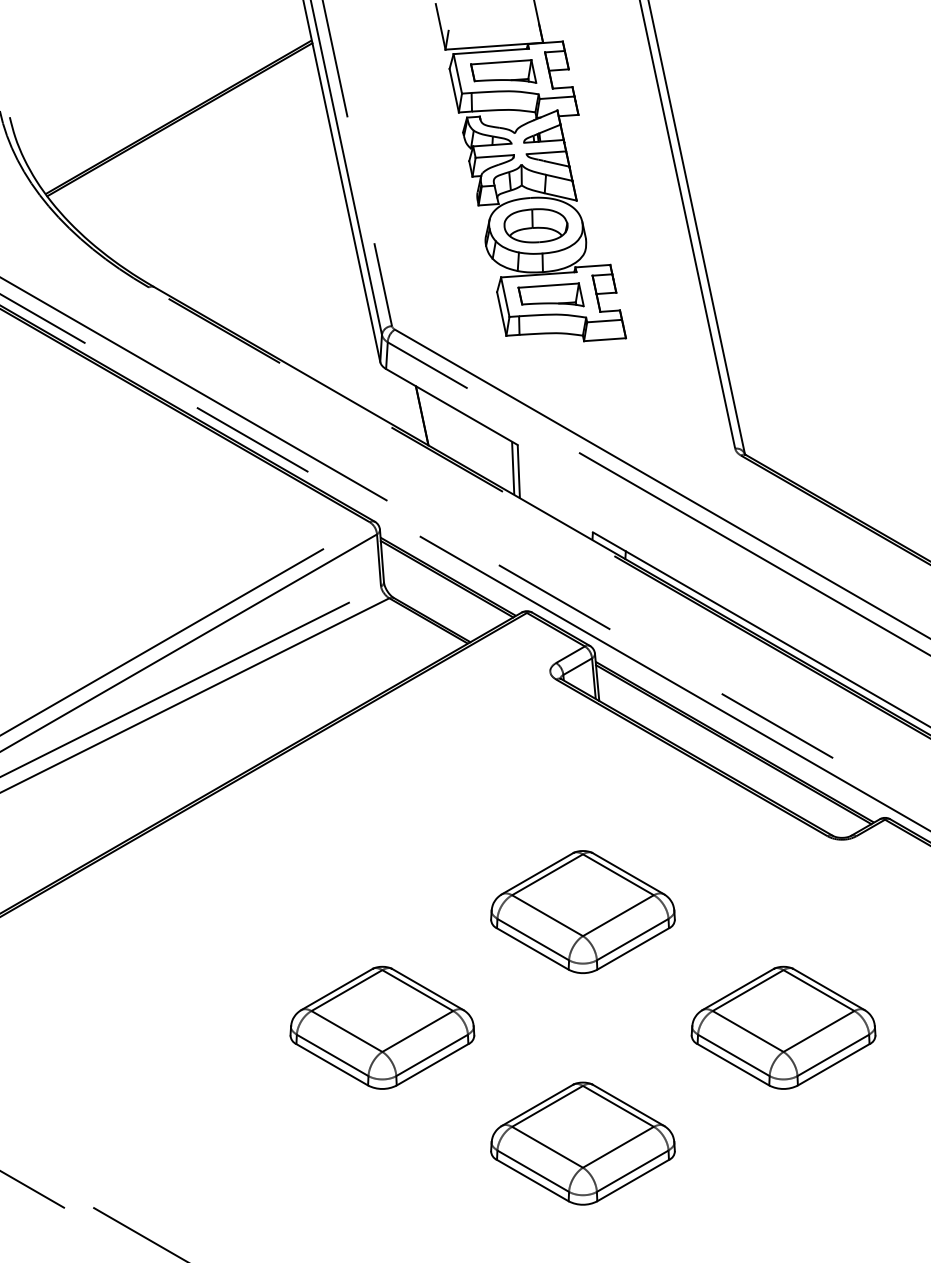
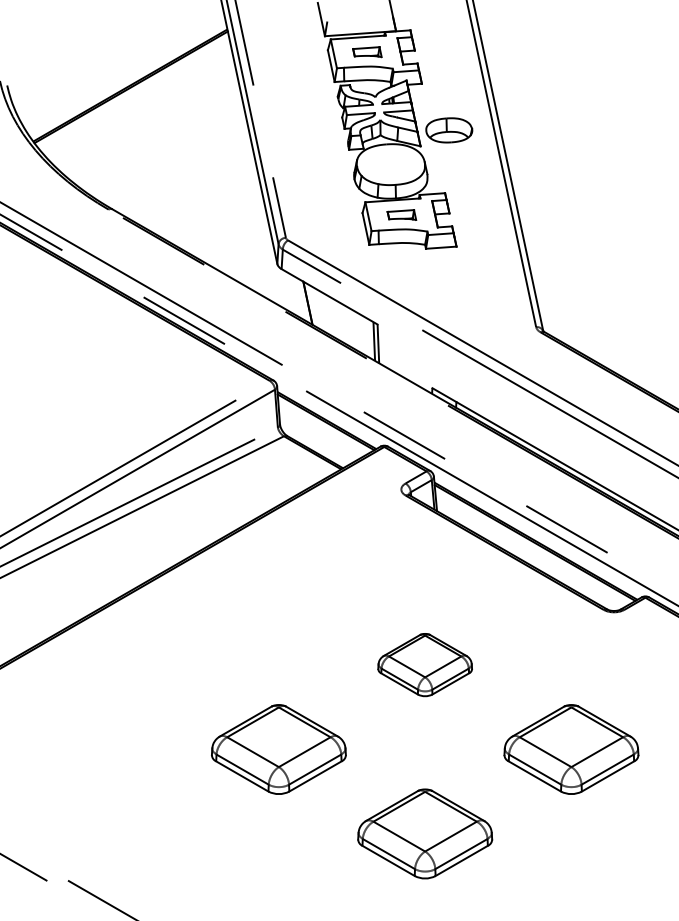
part: (503, 71) -> (367, 52), size x0.6
part: (535, 225) -> (448, 130), moved
part: (550, 294) -> (401, 214), size x0.6
part: (582, 911) -> (424, 664), size x0.7

